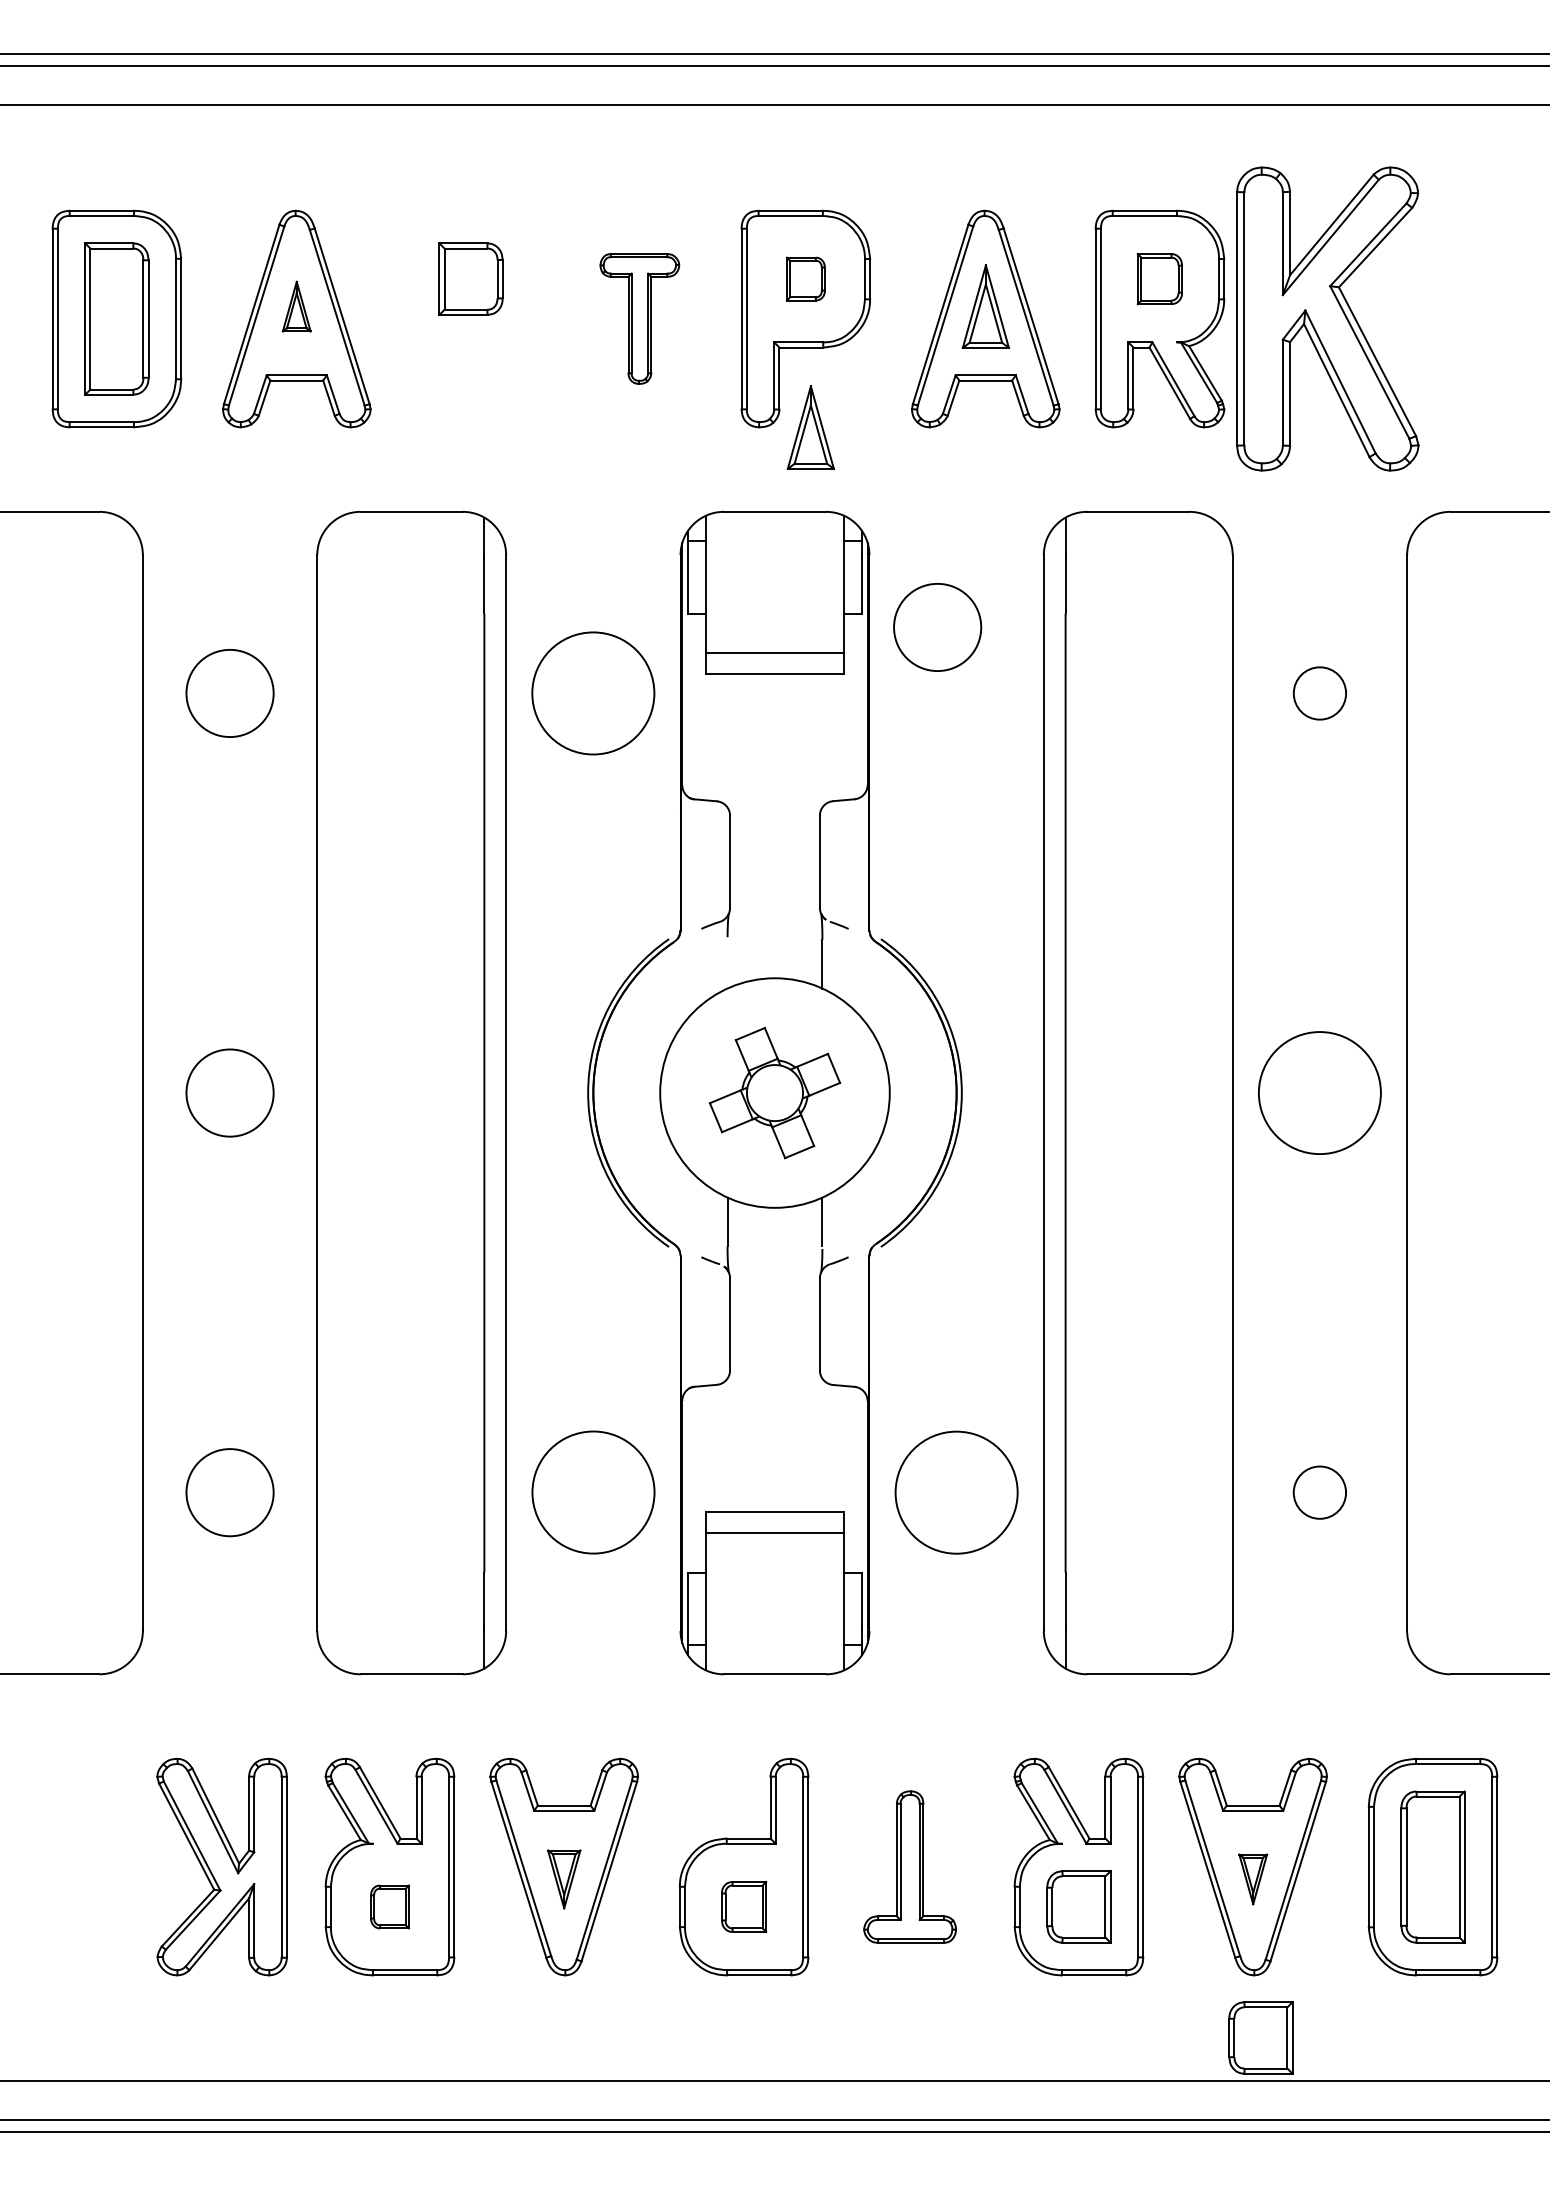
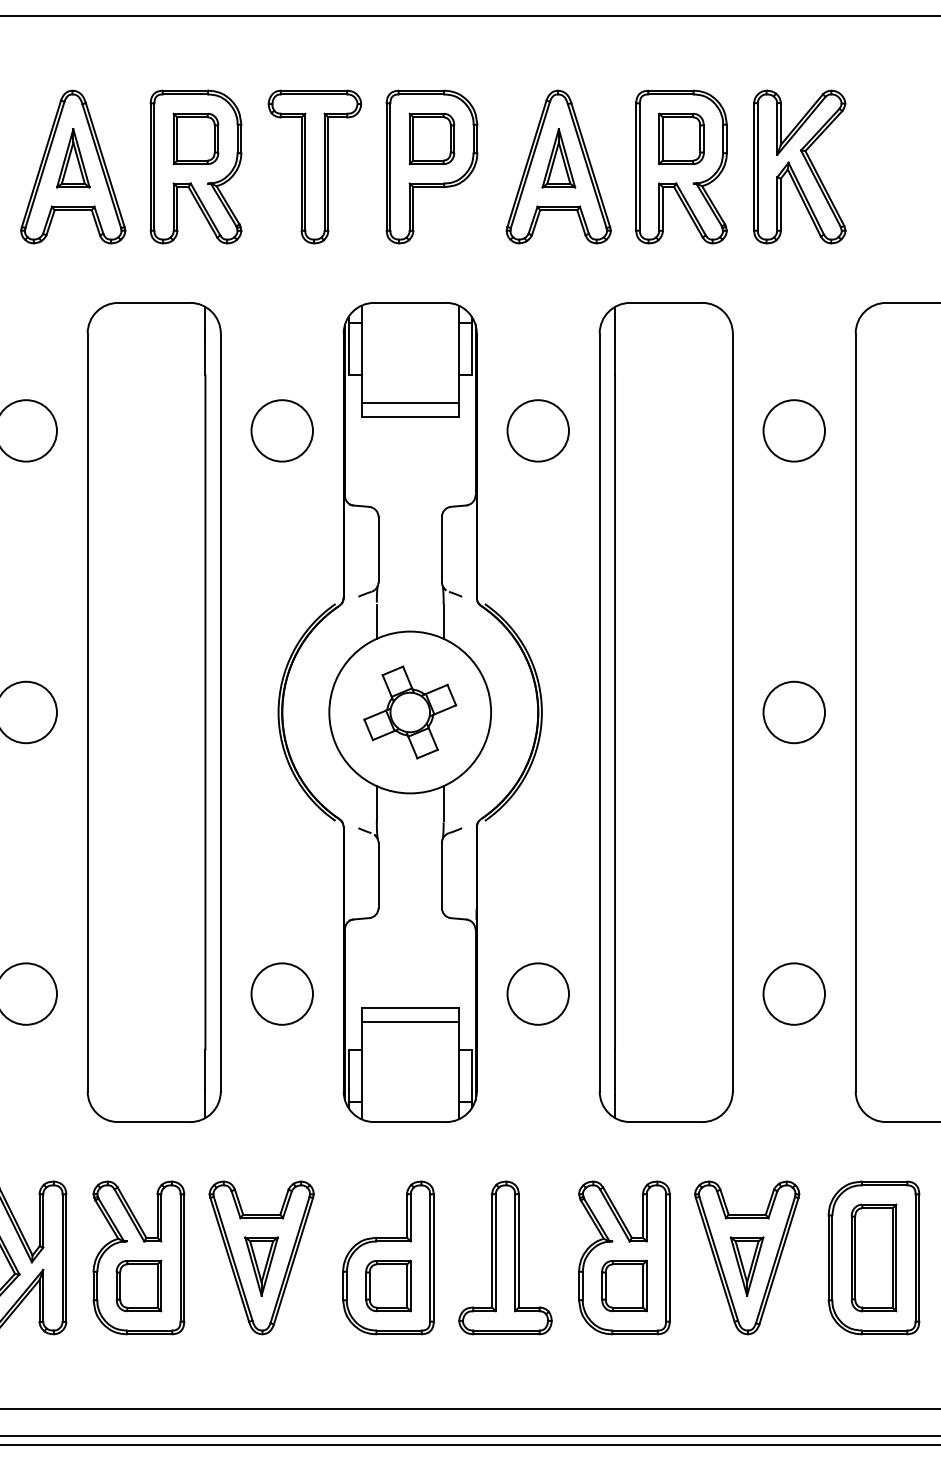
part: (805, 278) -> (431, 138), size x1.67
part: (1159, 278) -> (681, 138), size x1.43
part: (296, 306) -> (73, 158), size x1.67
part: (470, 318) -> (195, 166), added
part: (639, 318) -> (314, 166), size x1.67
part: (1327, 318) -> (799, 166), size x0.71
part: (810, 427) -> (435, 243), removed
circle: (937, 627) -> (538, 430), moved
circle: (592, 693) -> (281, 430), size x0.71
circle: (1319, 693) -> (793, 430), size x1.67
line: (727, 963) -> (376, 621), added
circle: (1319, 1092) -> (793, 712), size x0.71
circle: (592, 1492) -> (281, 993), size x0.71
circle: (956, 1492) -> (538, 993), size x0.71
circle: (1319, 1492) -> (793, 993), size x1.67
part: (909, 1866) -> (505, 1257), size x1.43
part: (564, 1879) -> (261, 1266), size x1.43
part: (1253, 1879) -> (747, 1266), size x1.67
part: (389, 1906) -> (138, 1285), size x1.67
part: (743, 1906) -> (388, 1285), size x1.43
part: (1260, 2037) -> (752, 1378), removed

